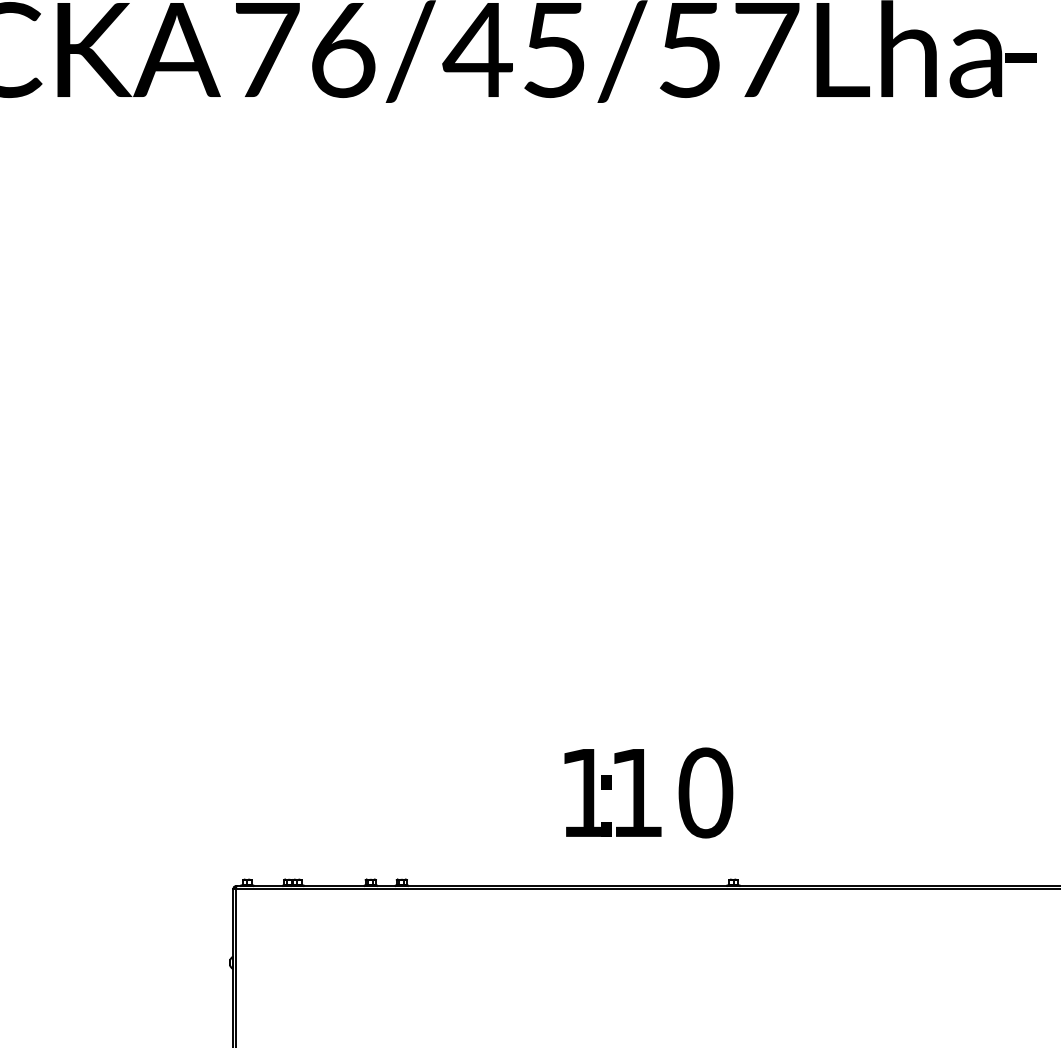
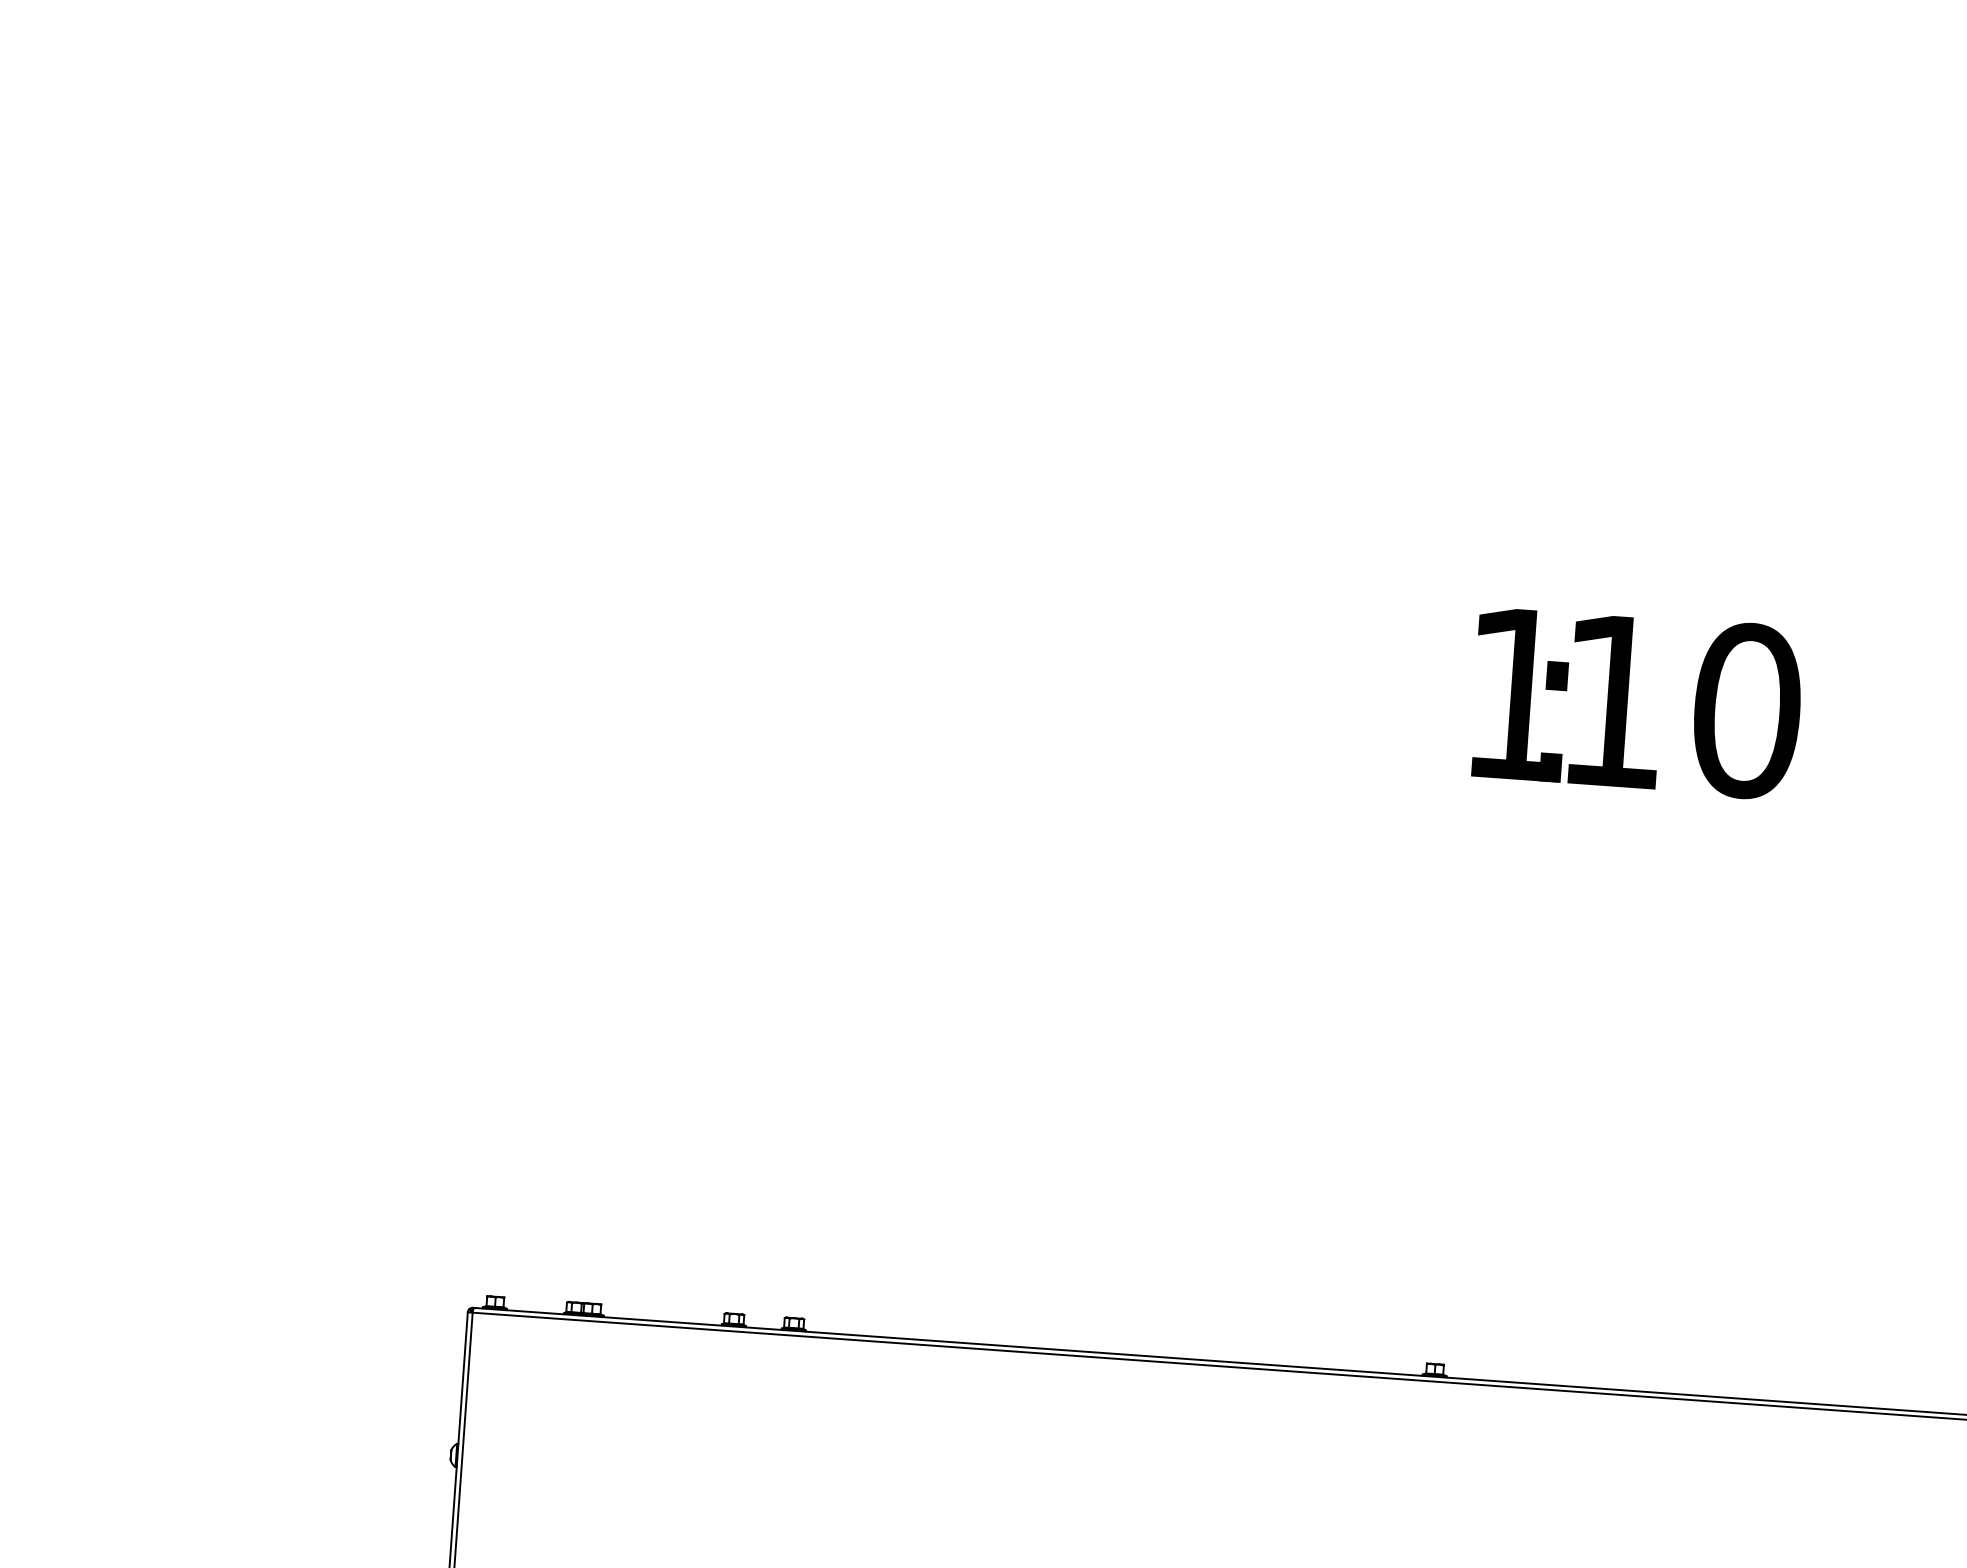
text: (648, 792) -> (1636, 702), moved

